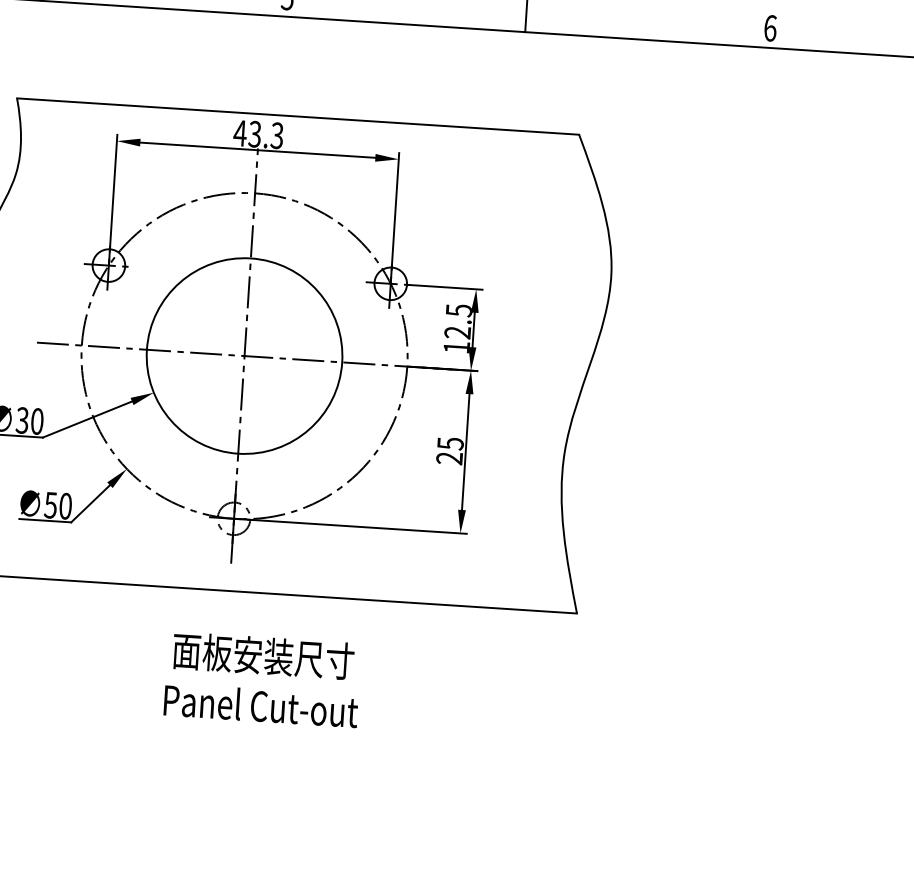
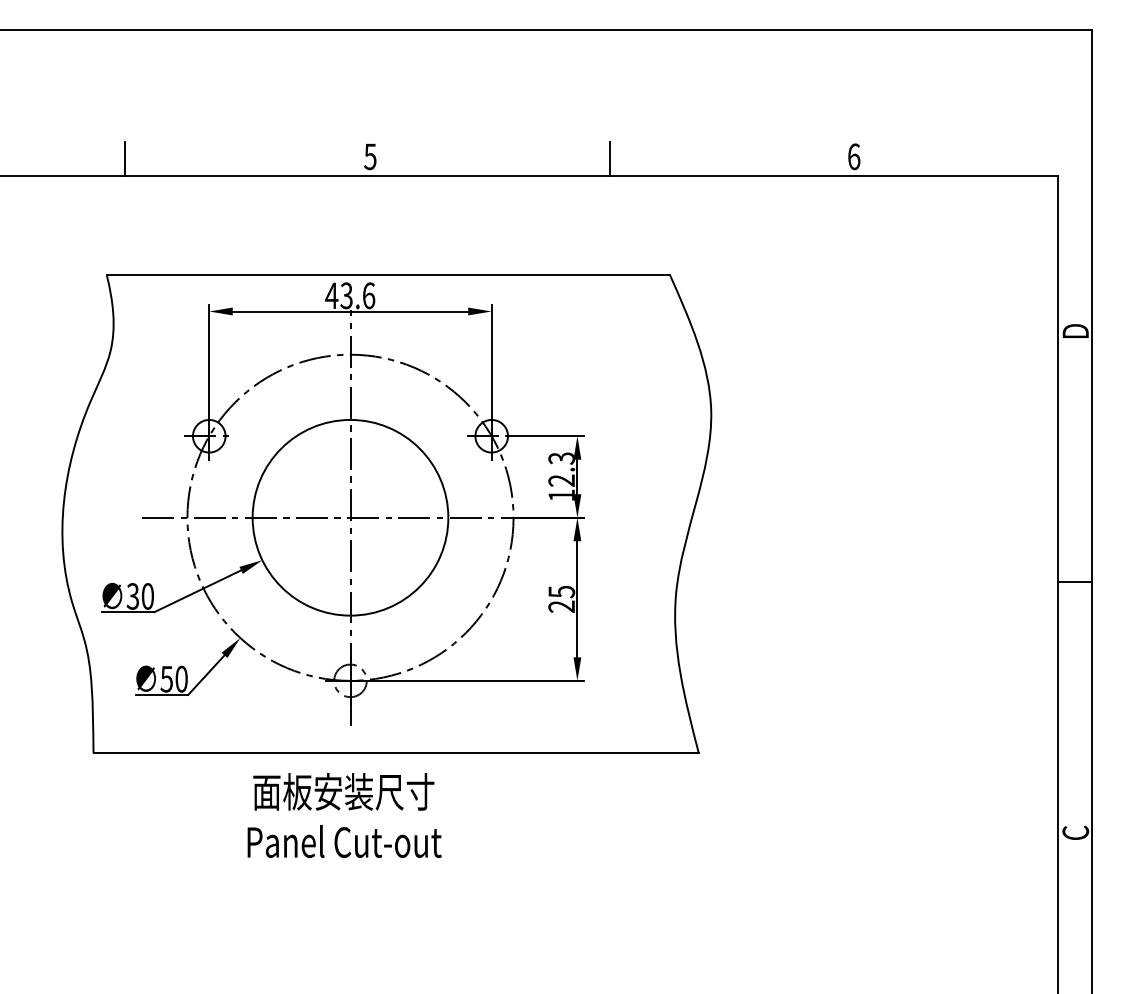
text: (276, 135) -> (368, 295), 43.3 -> 43.6
text: (457, 310) -> (560, 458), 12.5 -> 12.3
text: (262, 679) -> (344, 815), moved

